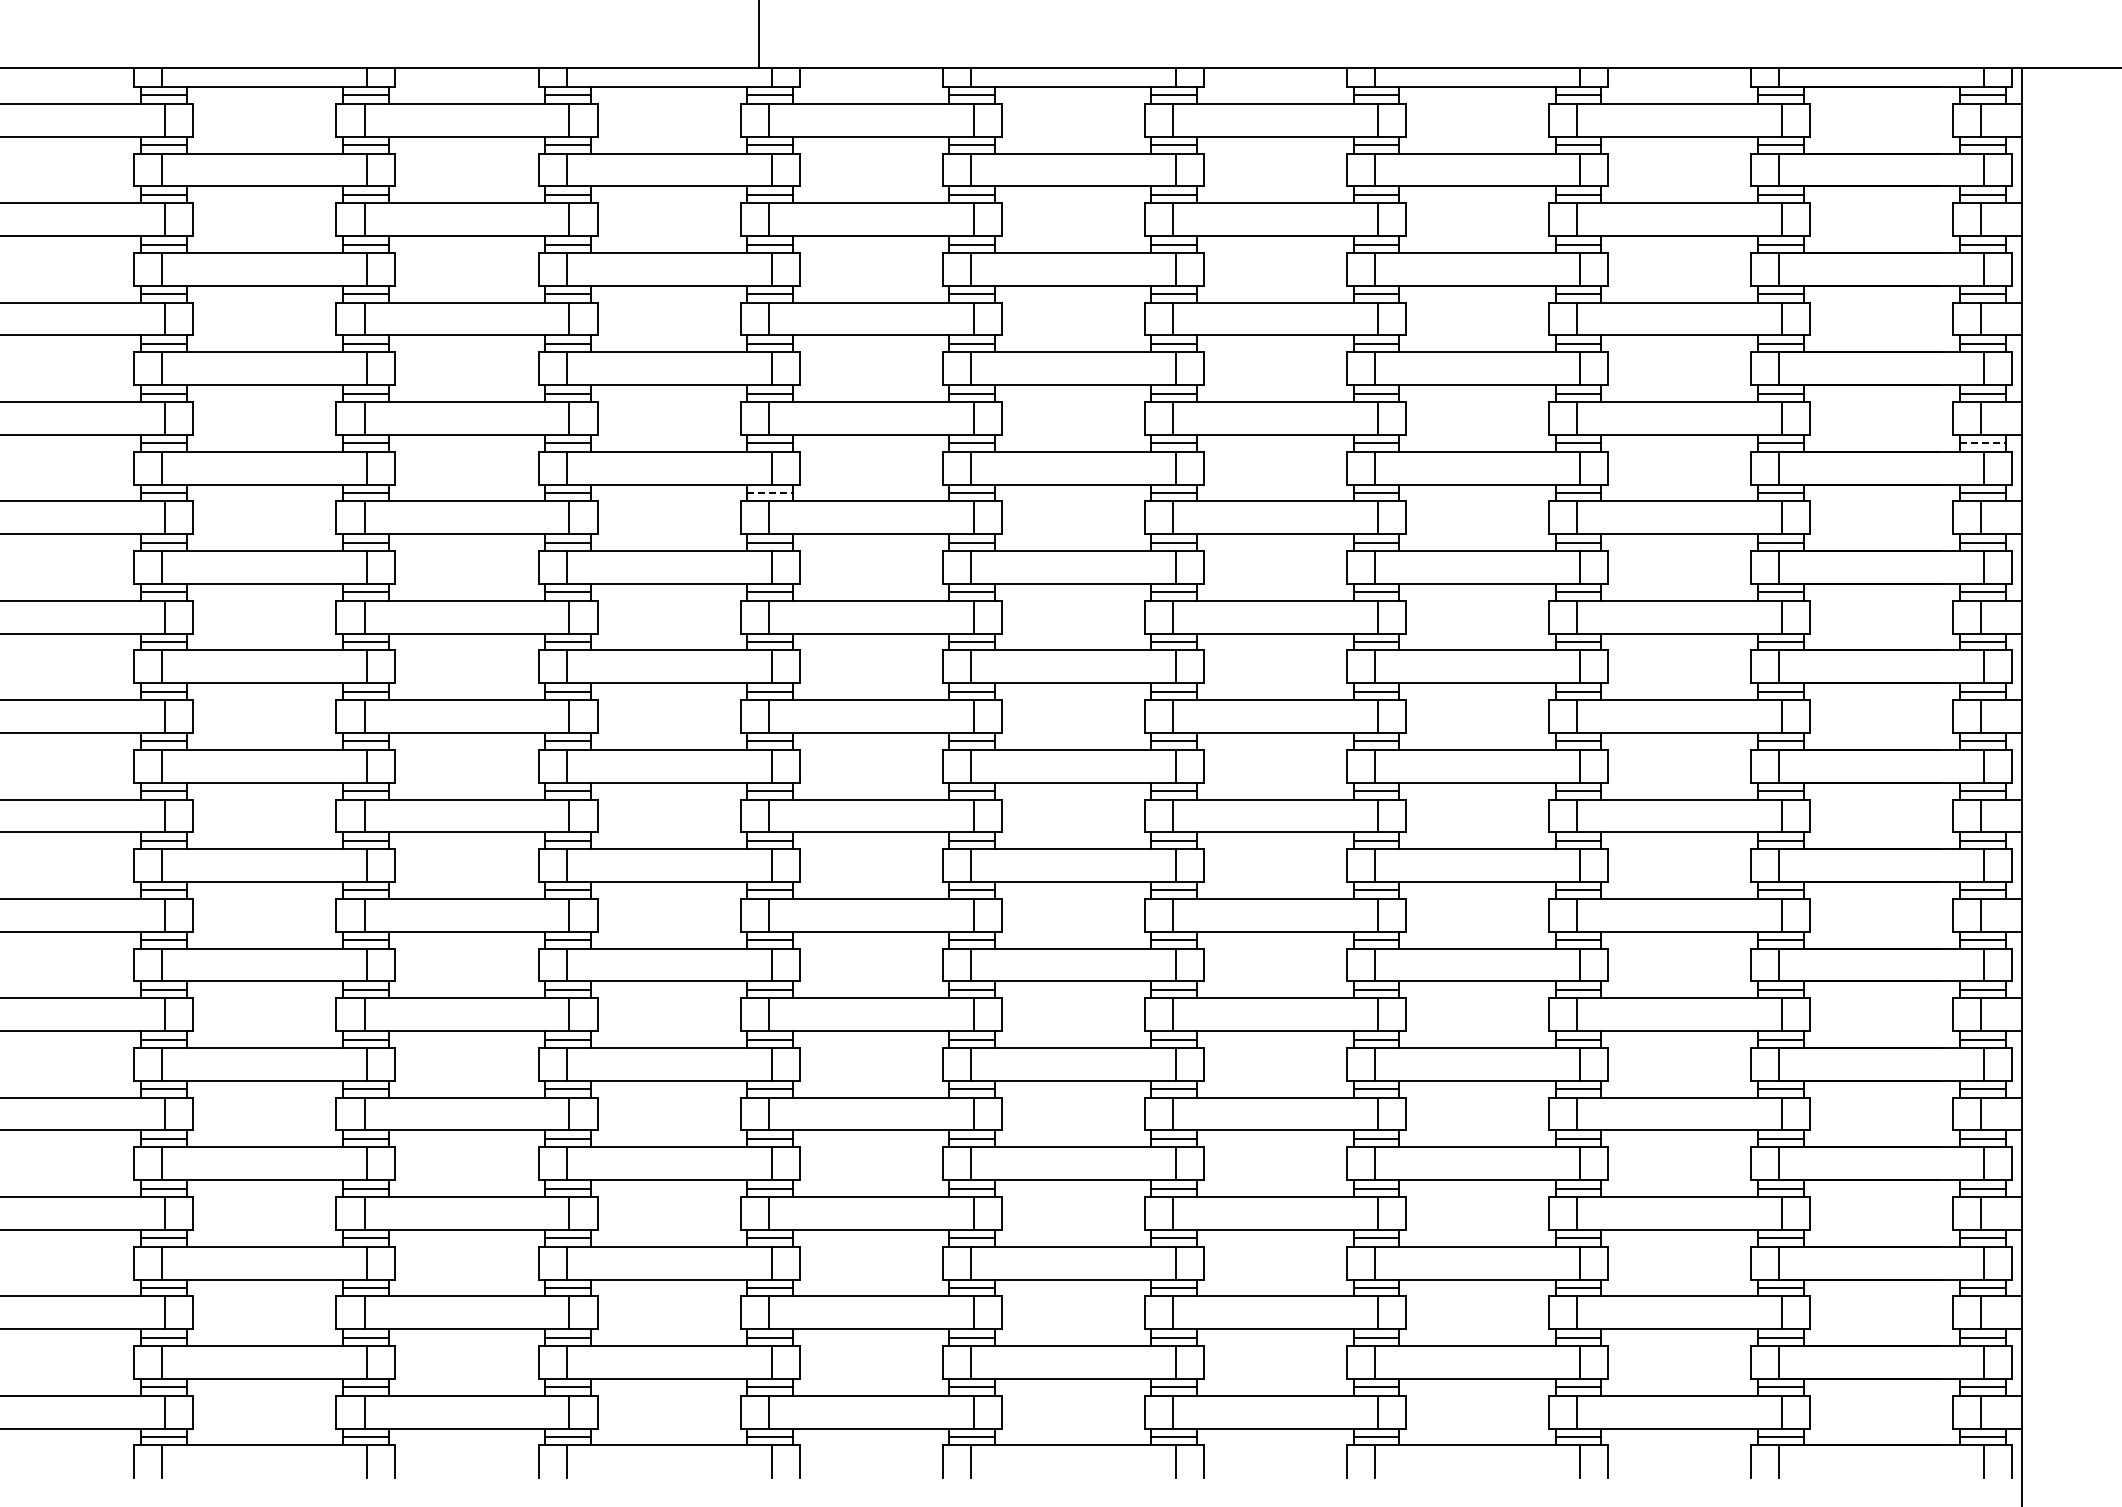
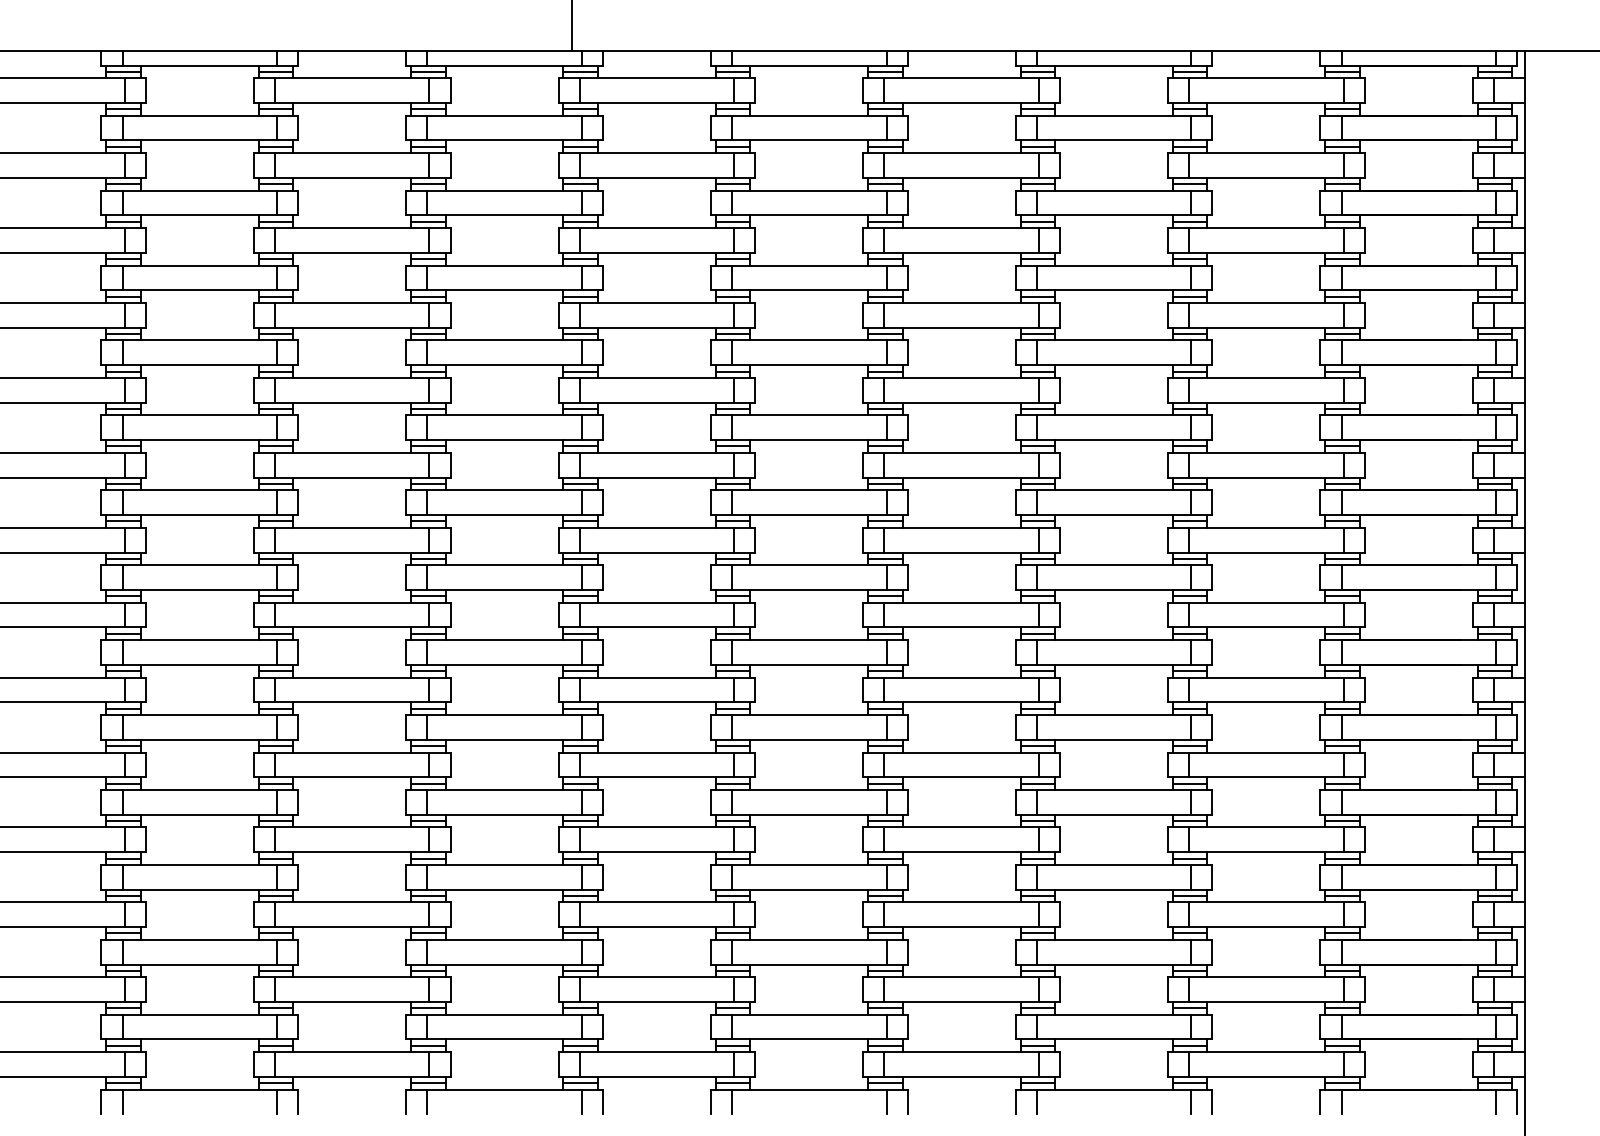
line: (1982, 443) -> (1494, 334), dashed -> solid
line: (770, 492) -> (580, 371), dashed -> solid

